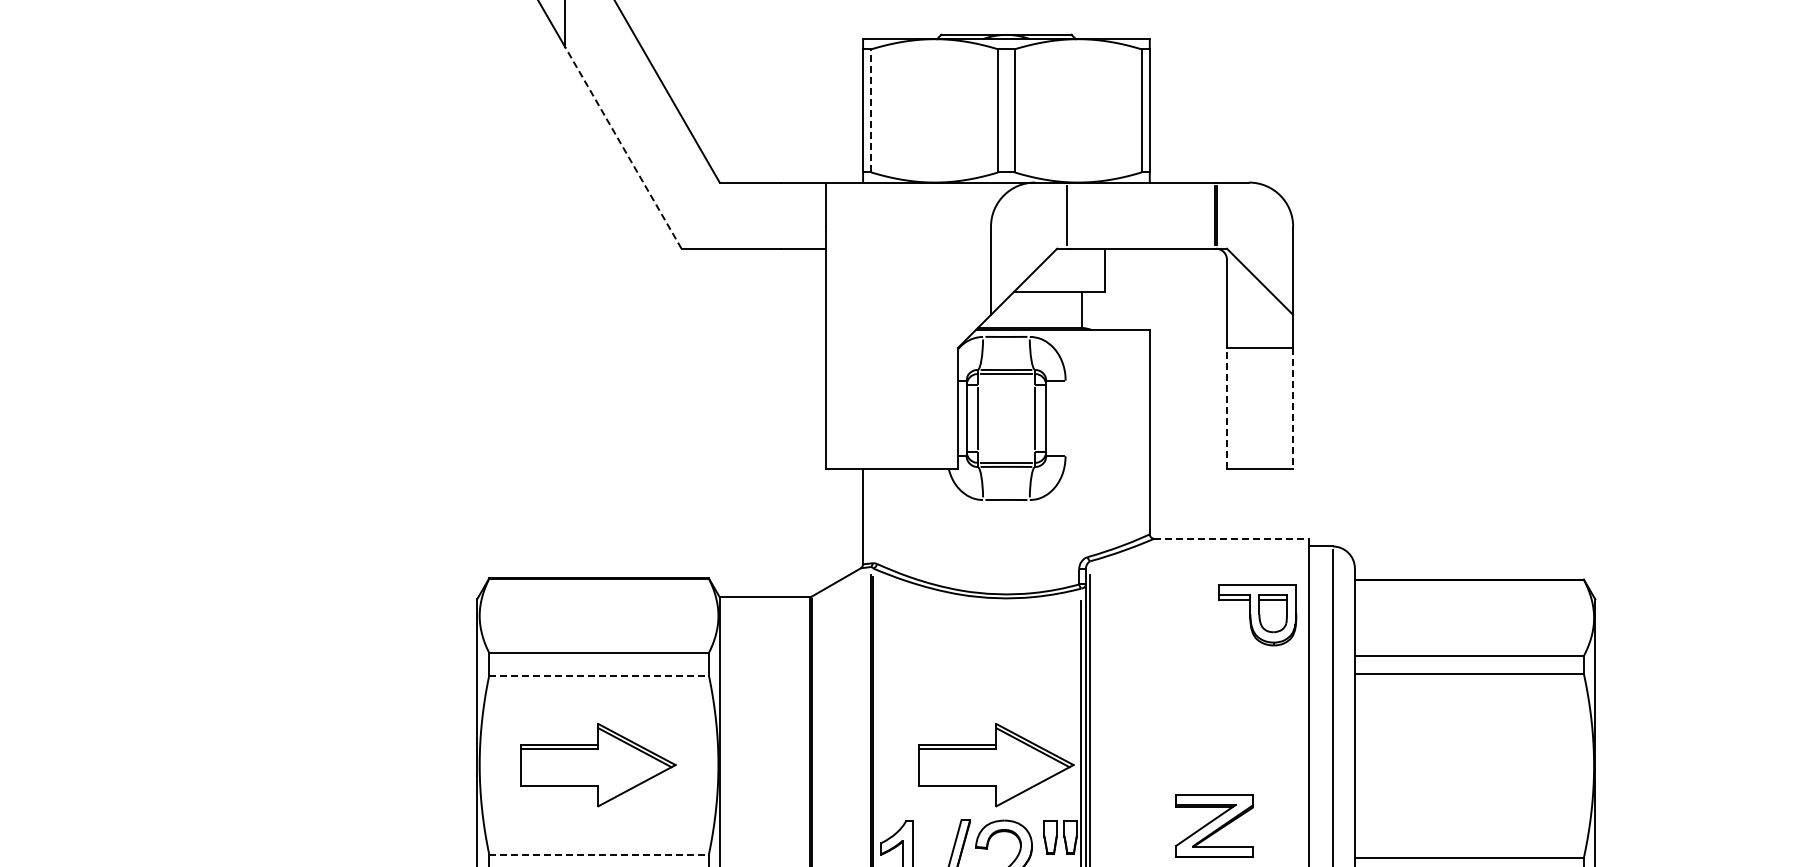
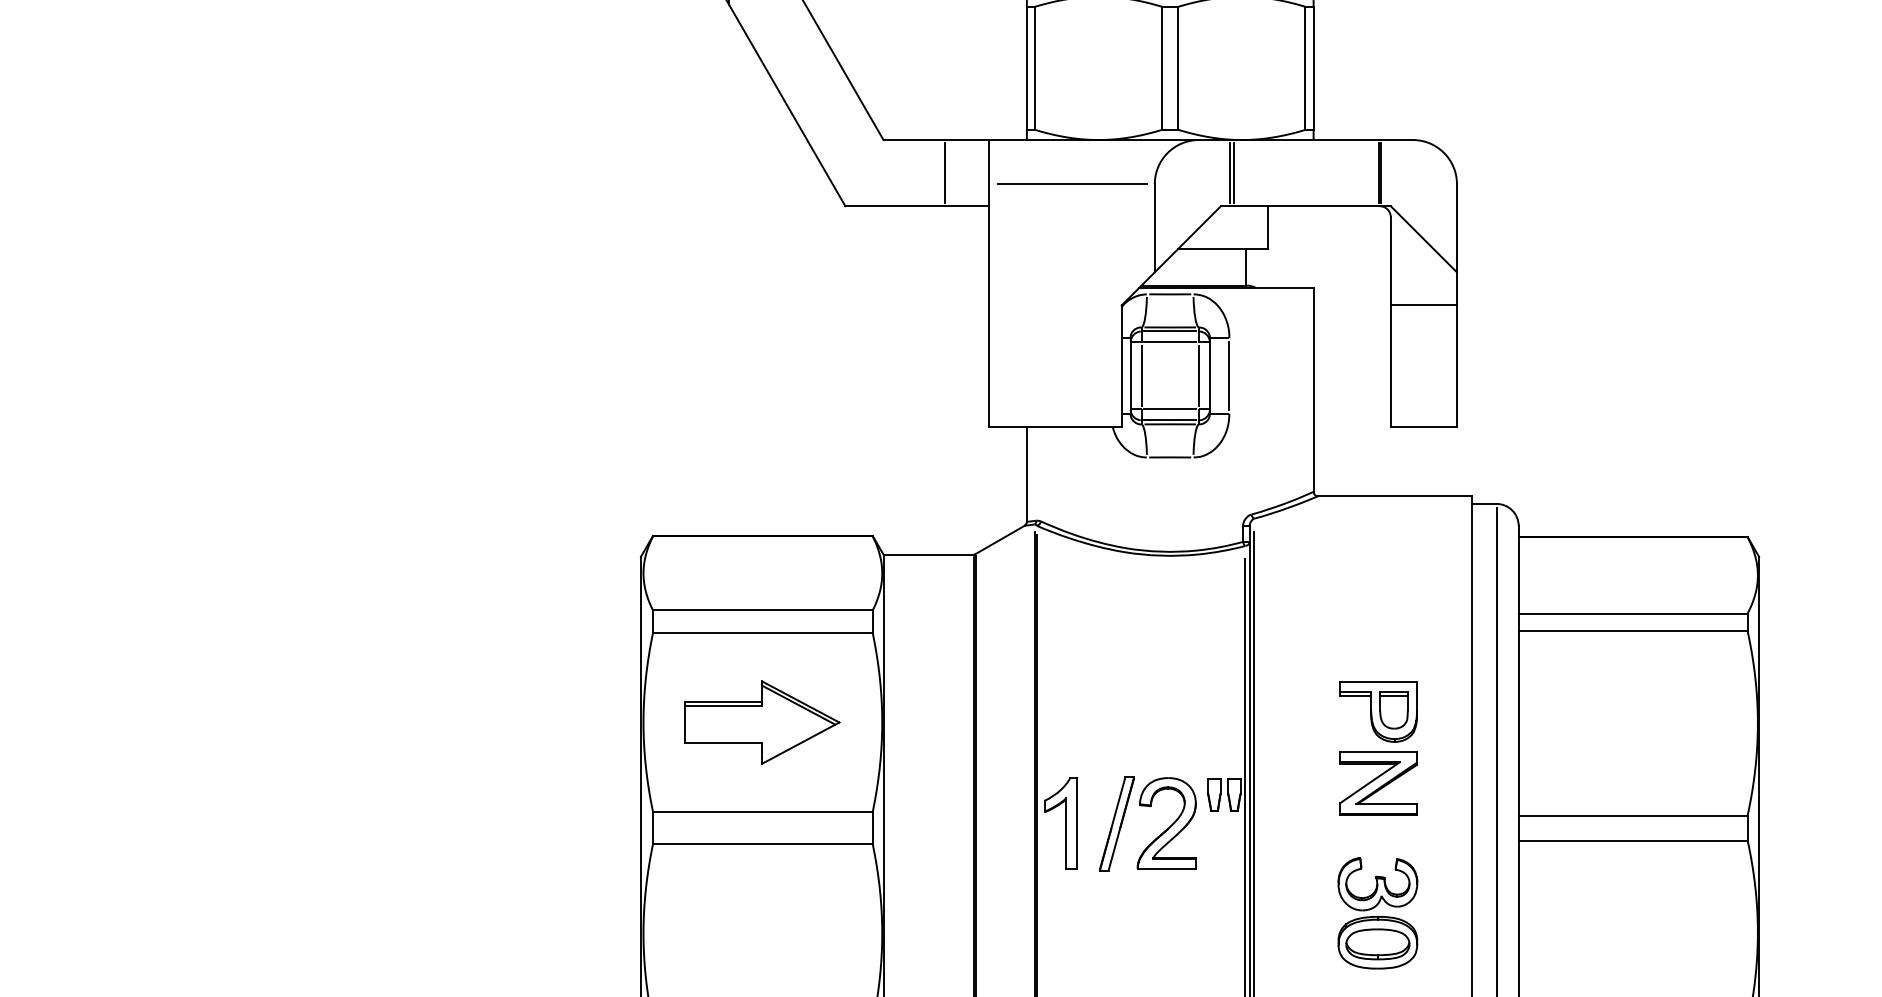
line: (871, 111) -> (1035, 68), dashed -> solid
line: (623, 148) -> (787, 105), dashed -> solid
line: (781, 215) -> (945, 172), added
line: (1069, 215) -> (1233, 172), added
line: (907, 227) -> (1071, 184), added
line: (1006, 385) -> (1170, 342), added
line: (1226, 409) -> (1390, 366), dashed -> solid
line: (1292, 409) -> (1456, 366), dashed -> solid
line: (1065, 418) -> (1229, 375), added
line: (1006, 452) -> (1170, 409), added
line: (1231, 539) -> (1395, 496), dashed -> solid
part: (1257, 615) -> (1378, 711), moved
line: (598, 675) -> (762, 632), dashed -> solid
part: (996, 765) -> (1160, 722), removed
line: (598, 855) -> (762, 812), dashed -> solid

